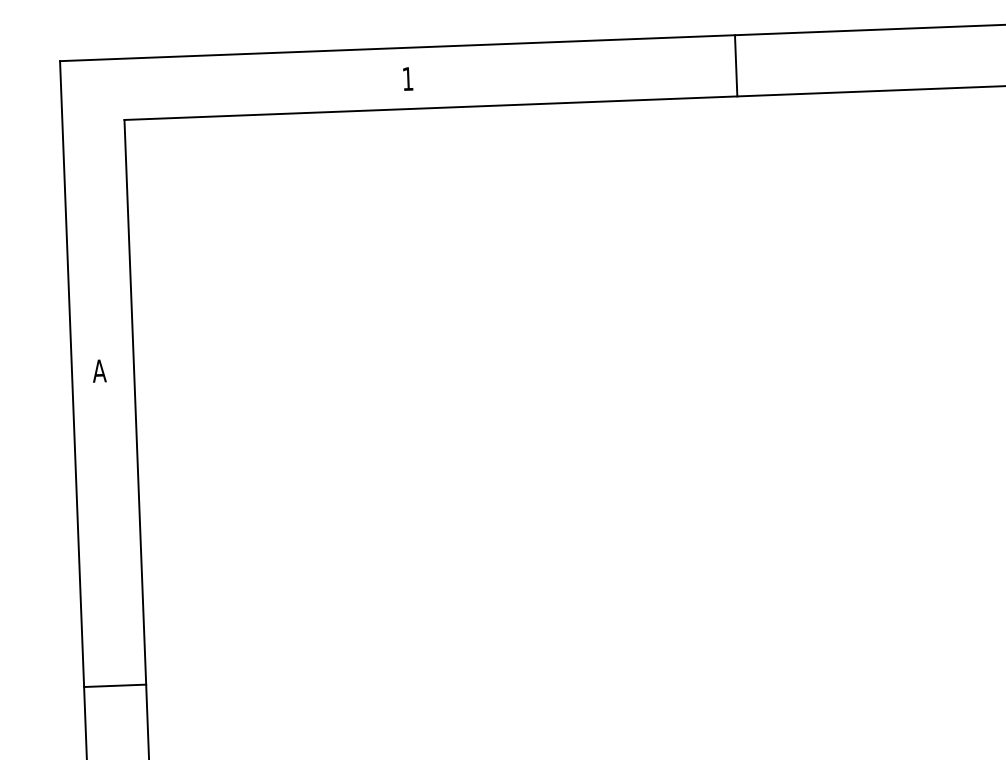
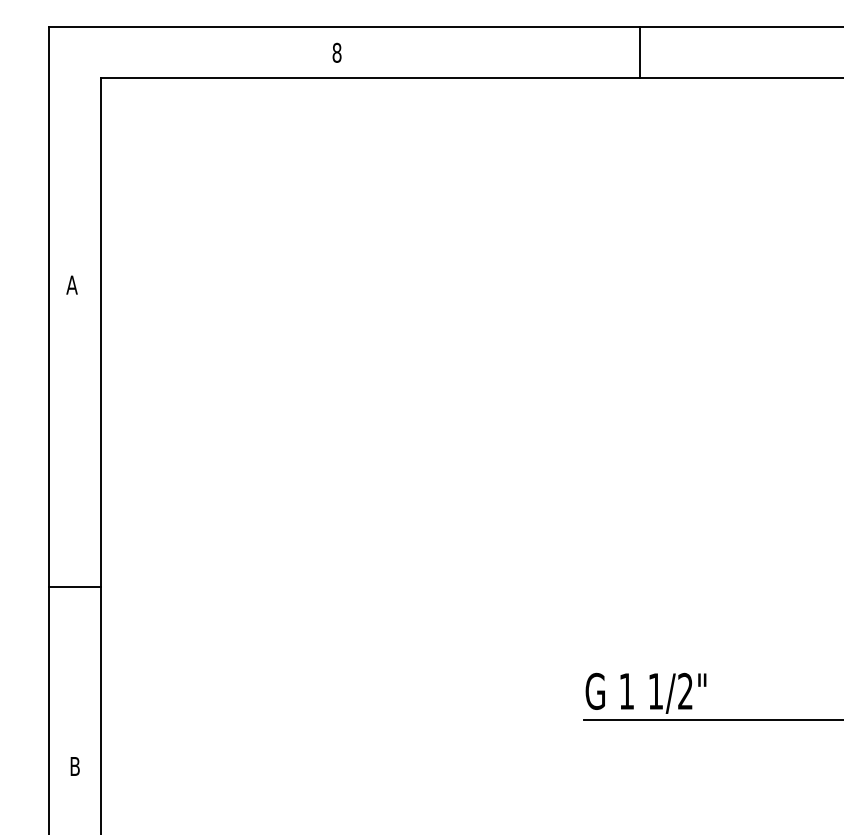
line: (736, 64) -> (639, 51), moved
text: (407, 78) -> (336, 52), 1 -> 8
line: (114, 685) -> (74, 586), moved

